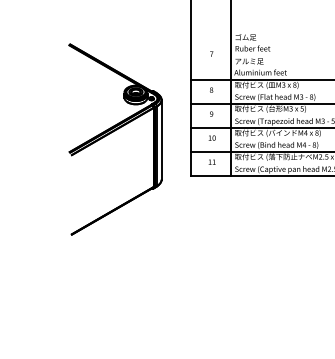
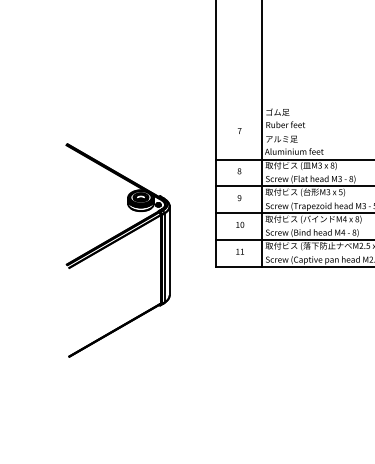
part: (112, 133) -> (114, 243), moved

